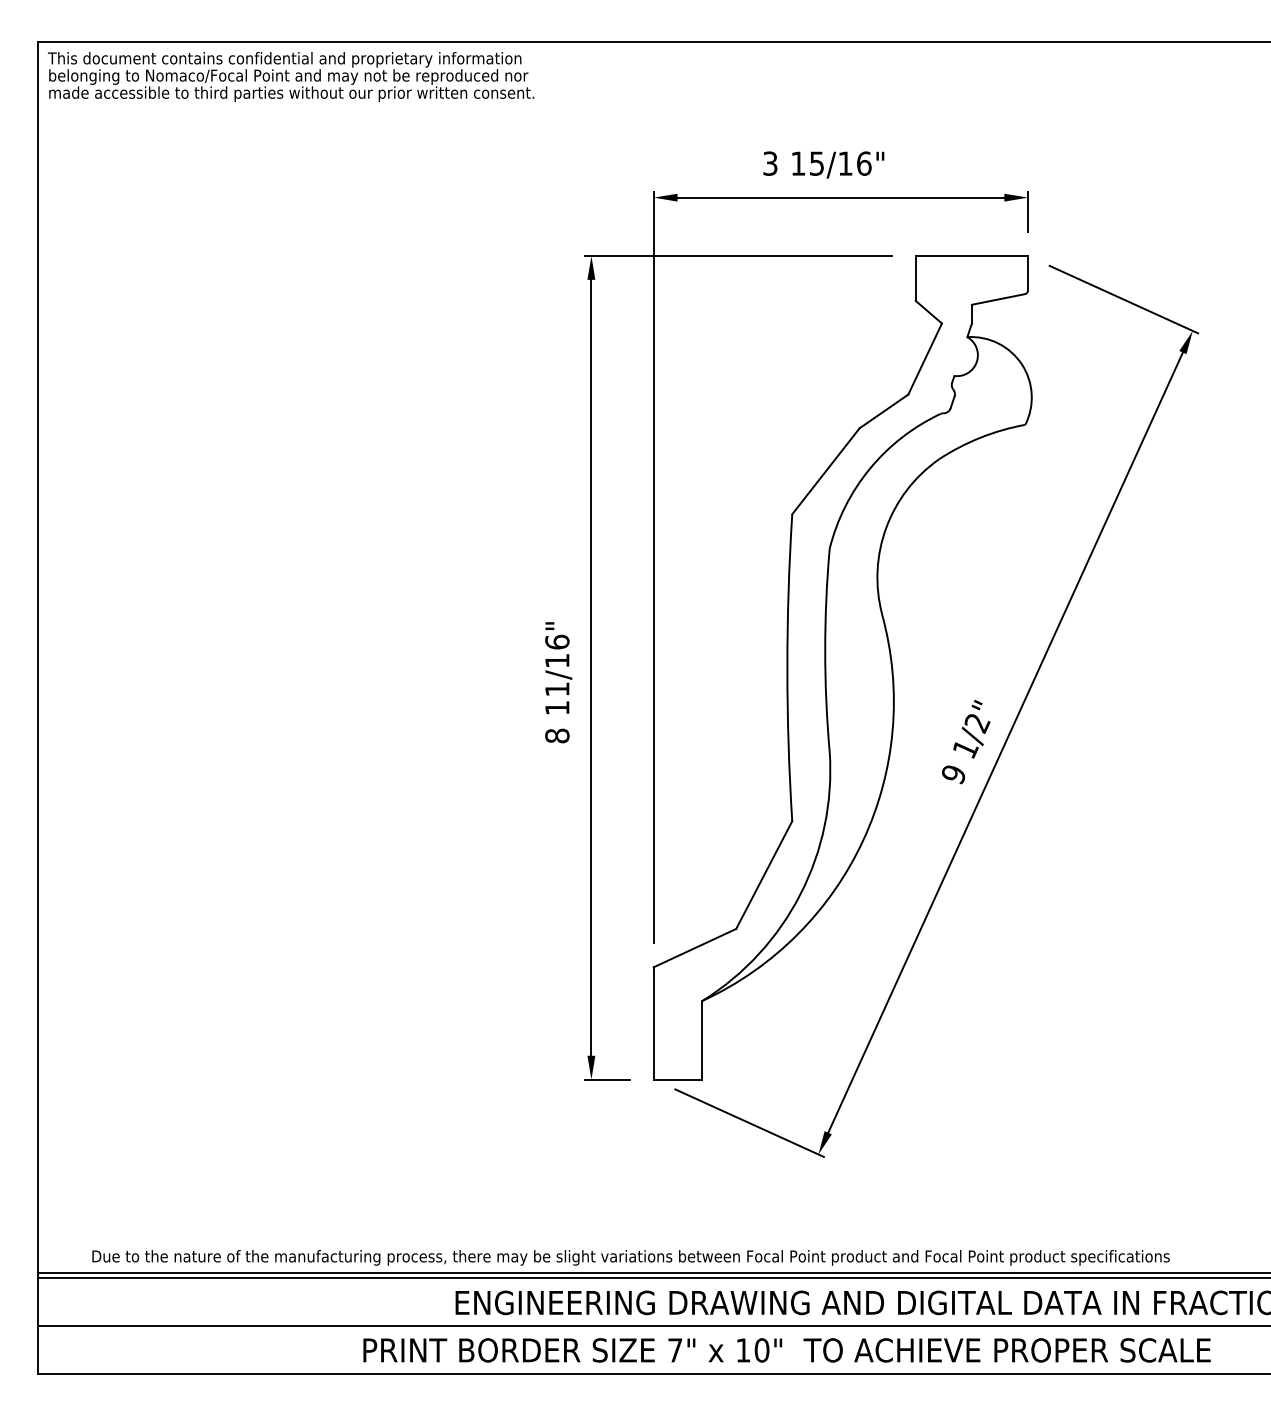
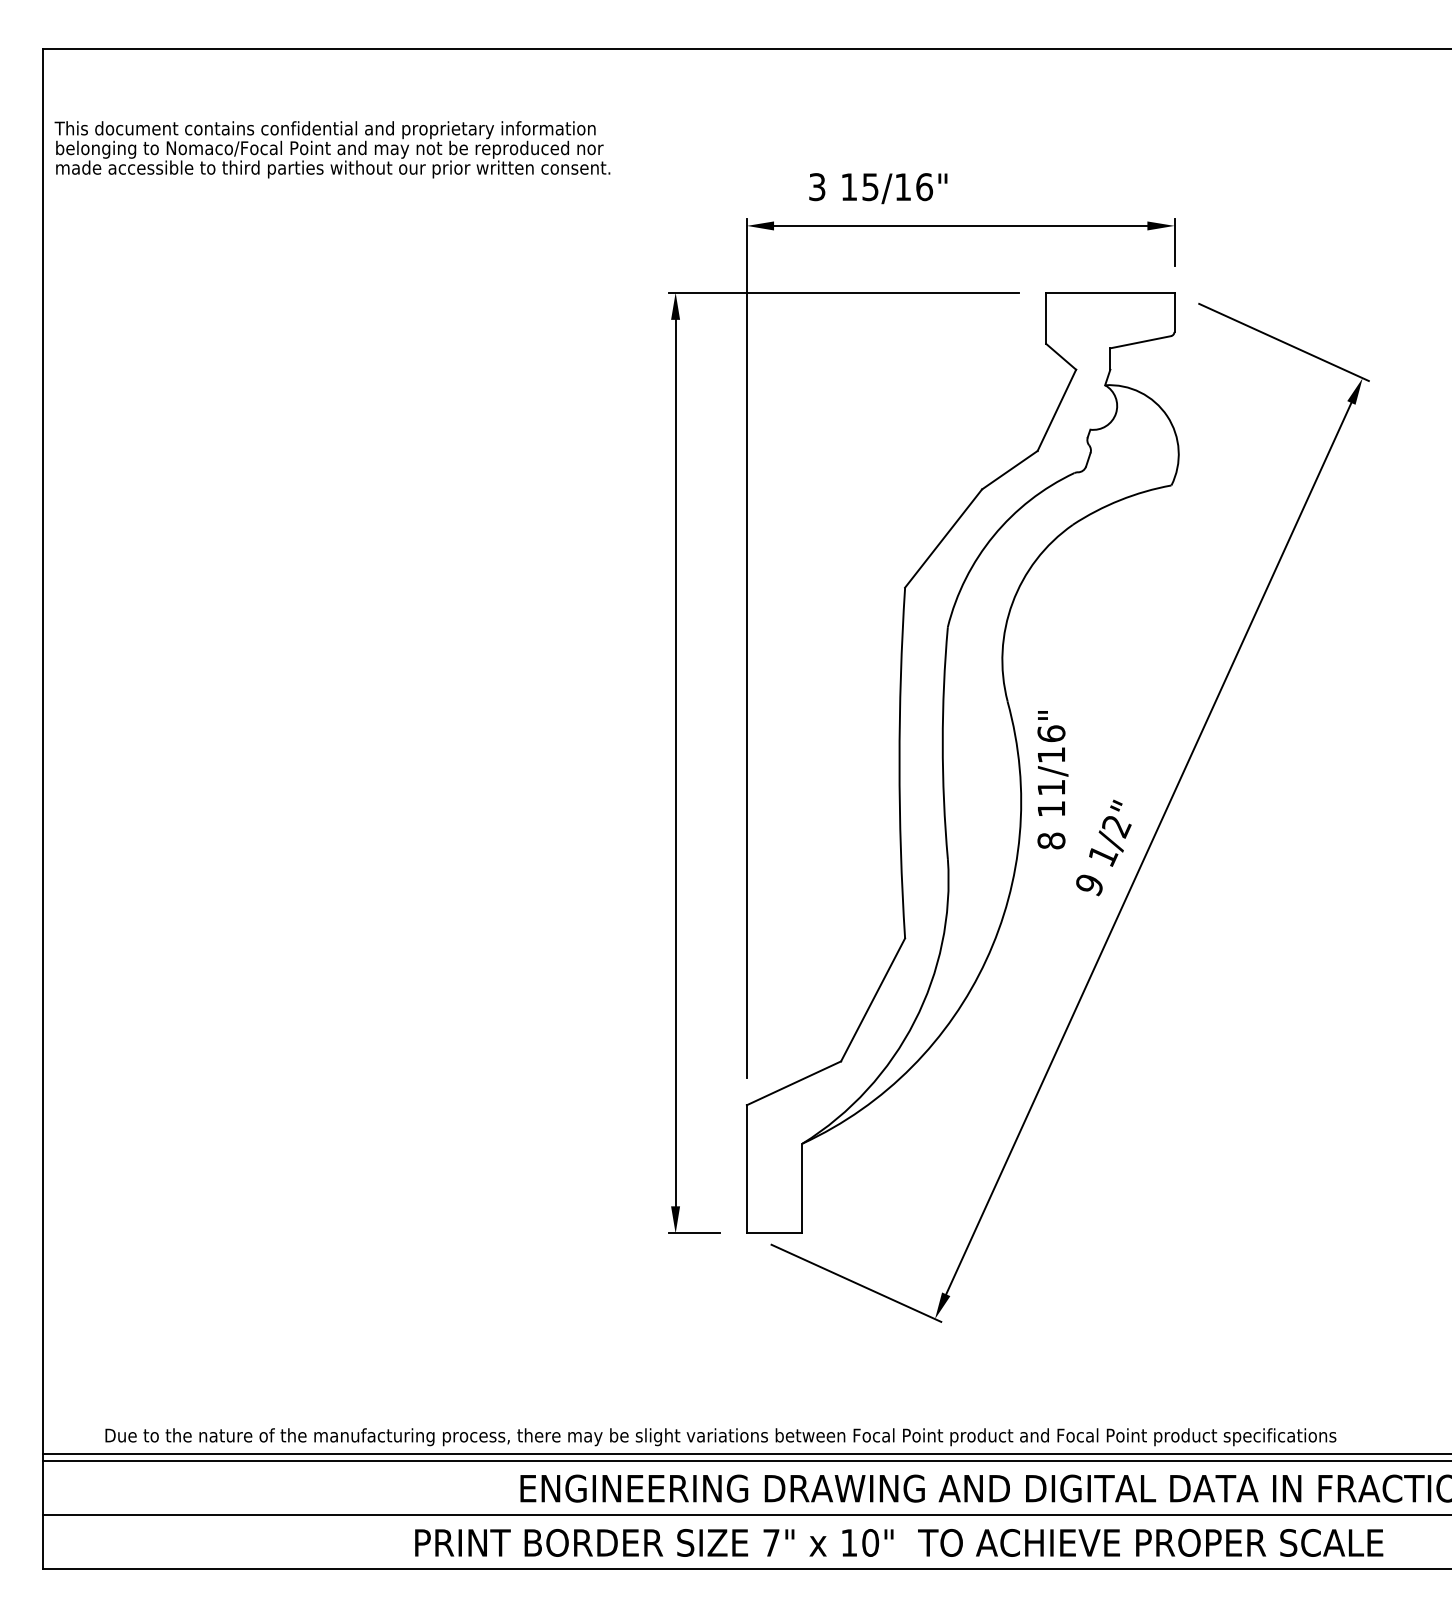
text: (291, 77) -> (332, 150), moved
text: (823, 164) -> (877, 188), moved
text: (558, 682) -> (1052, 779), moved

